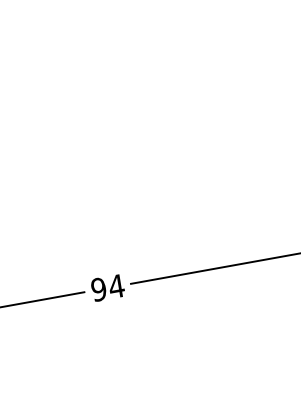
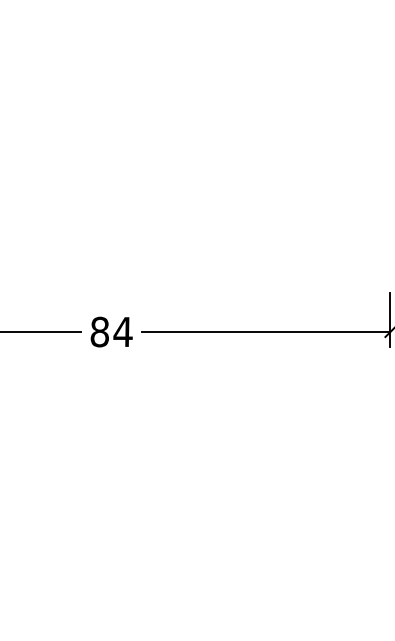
text: (98, 289) -> (99, 331), 94 -> 84

